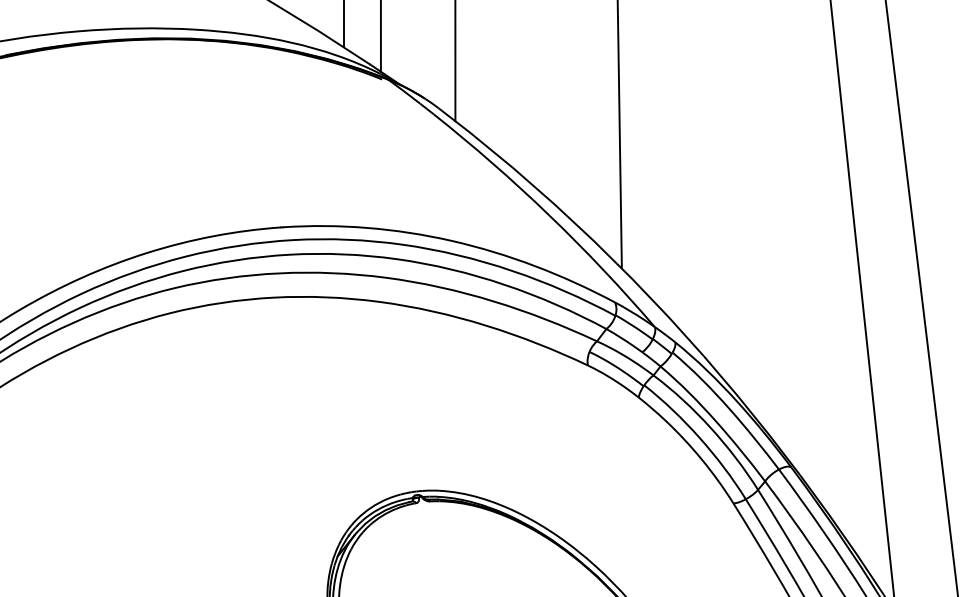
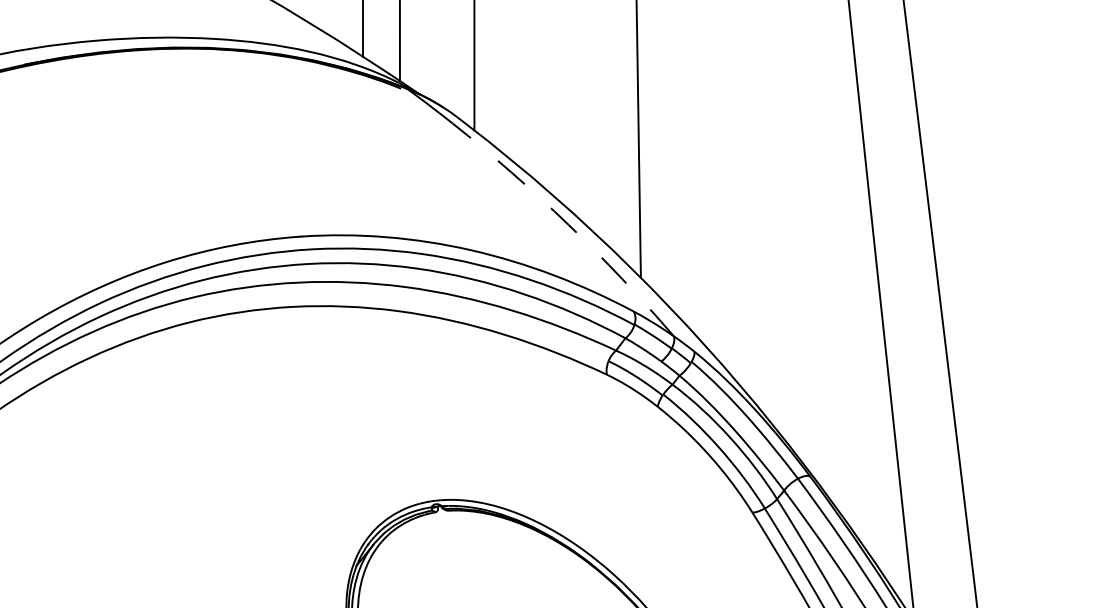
arc: (549, 215) -> (568, 224), solid -> dashed

